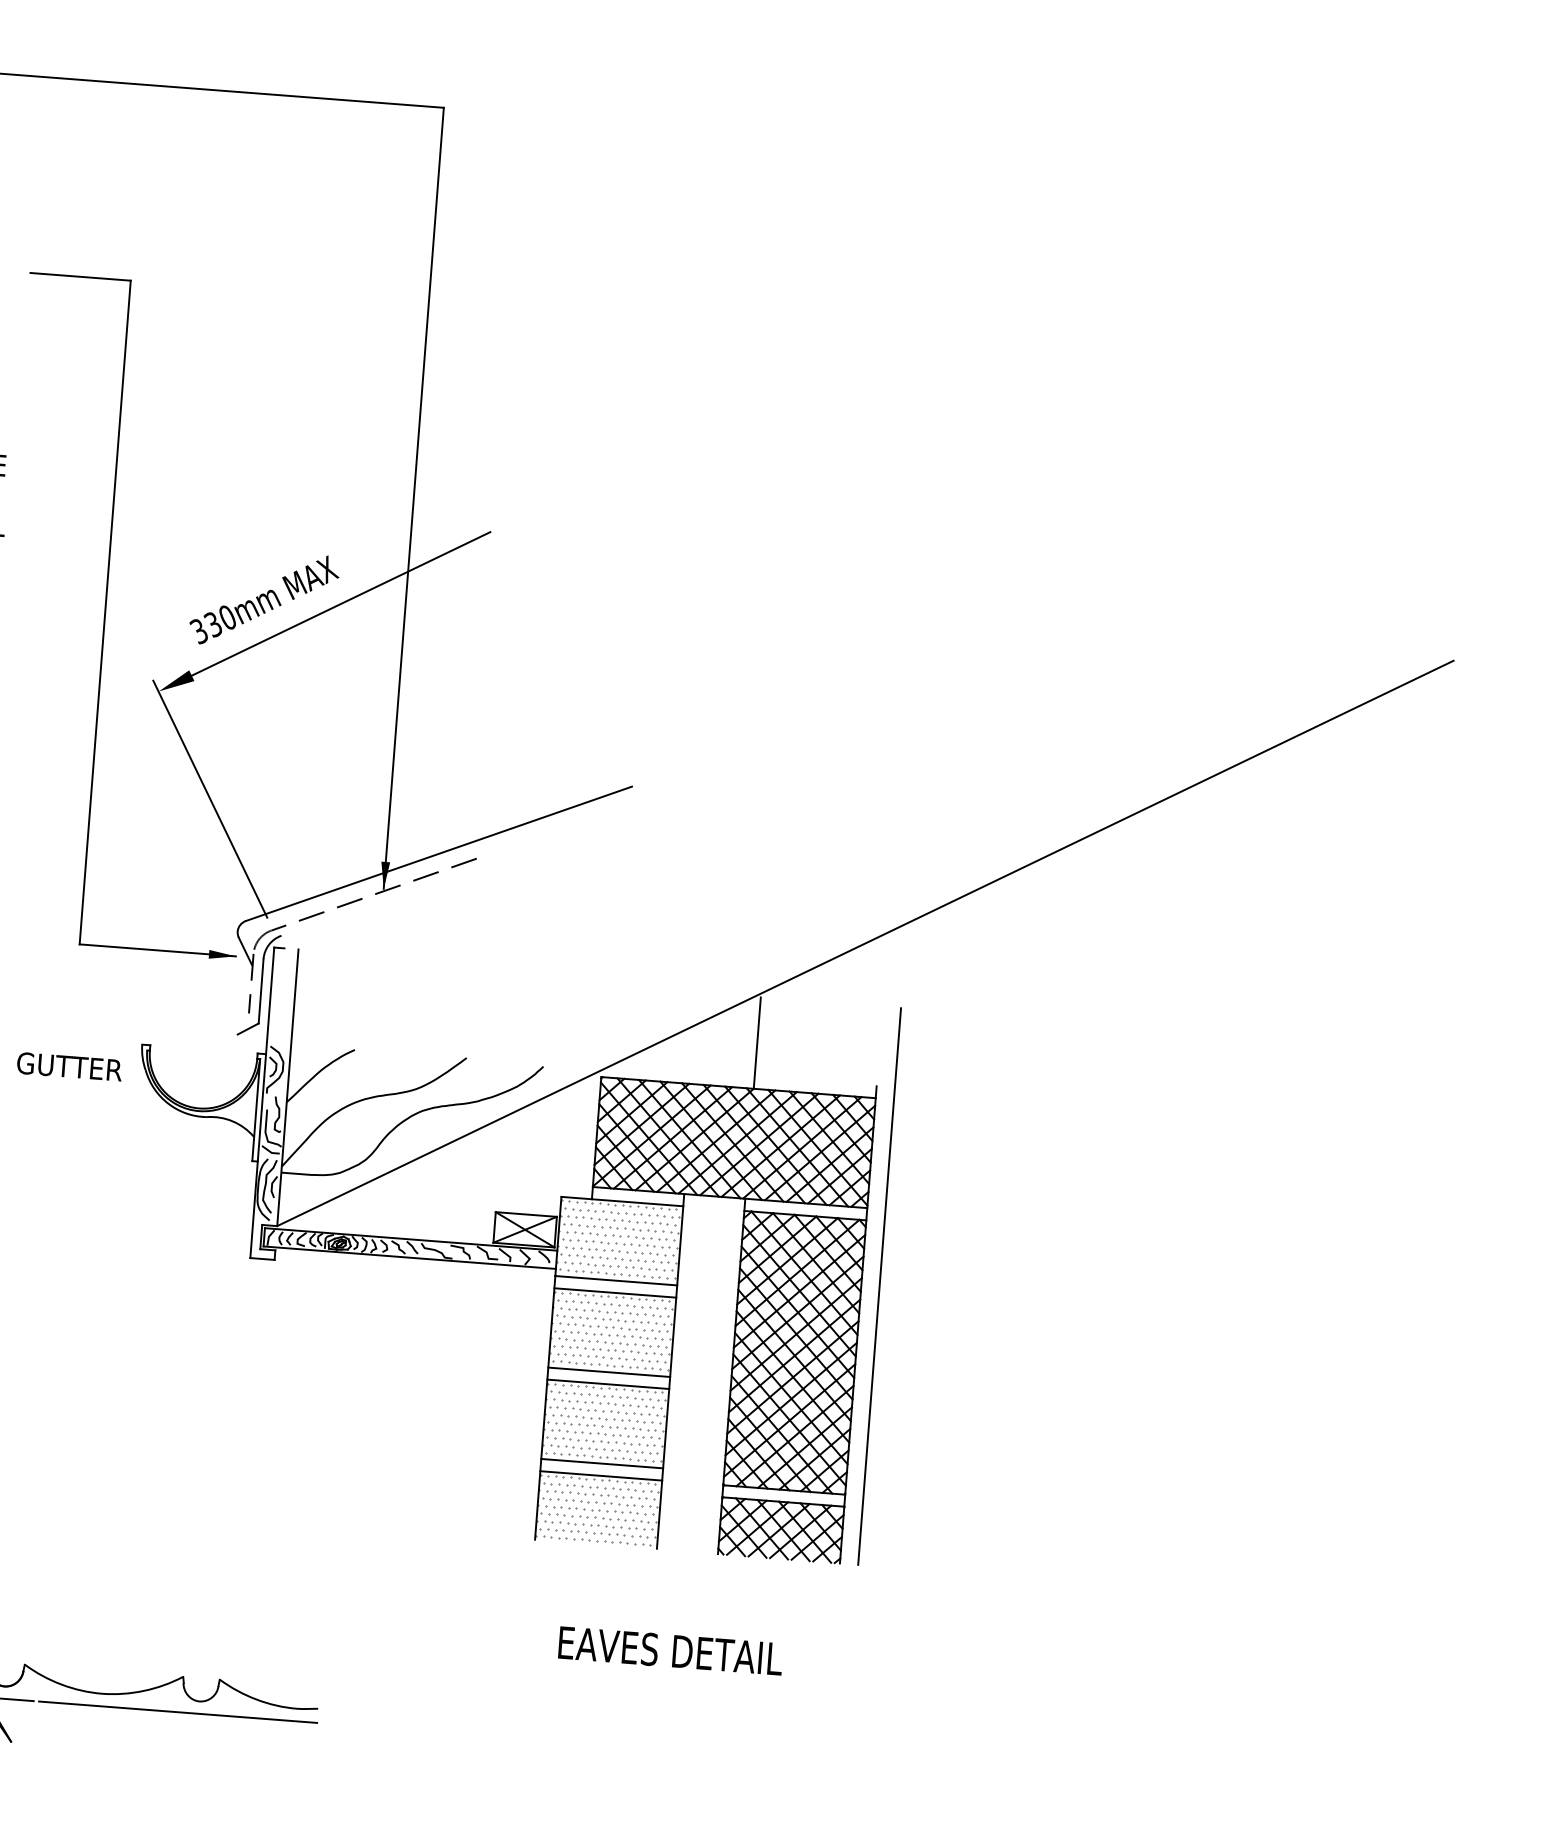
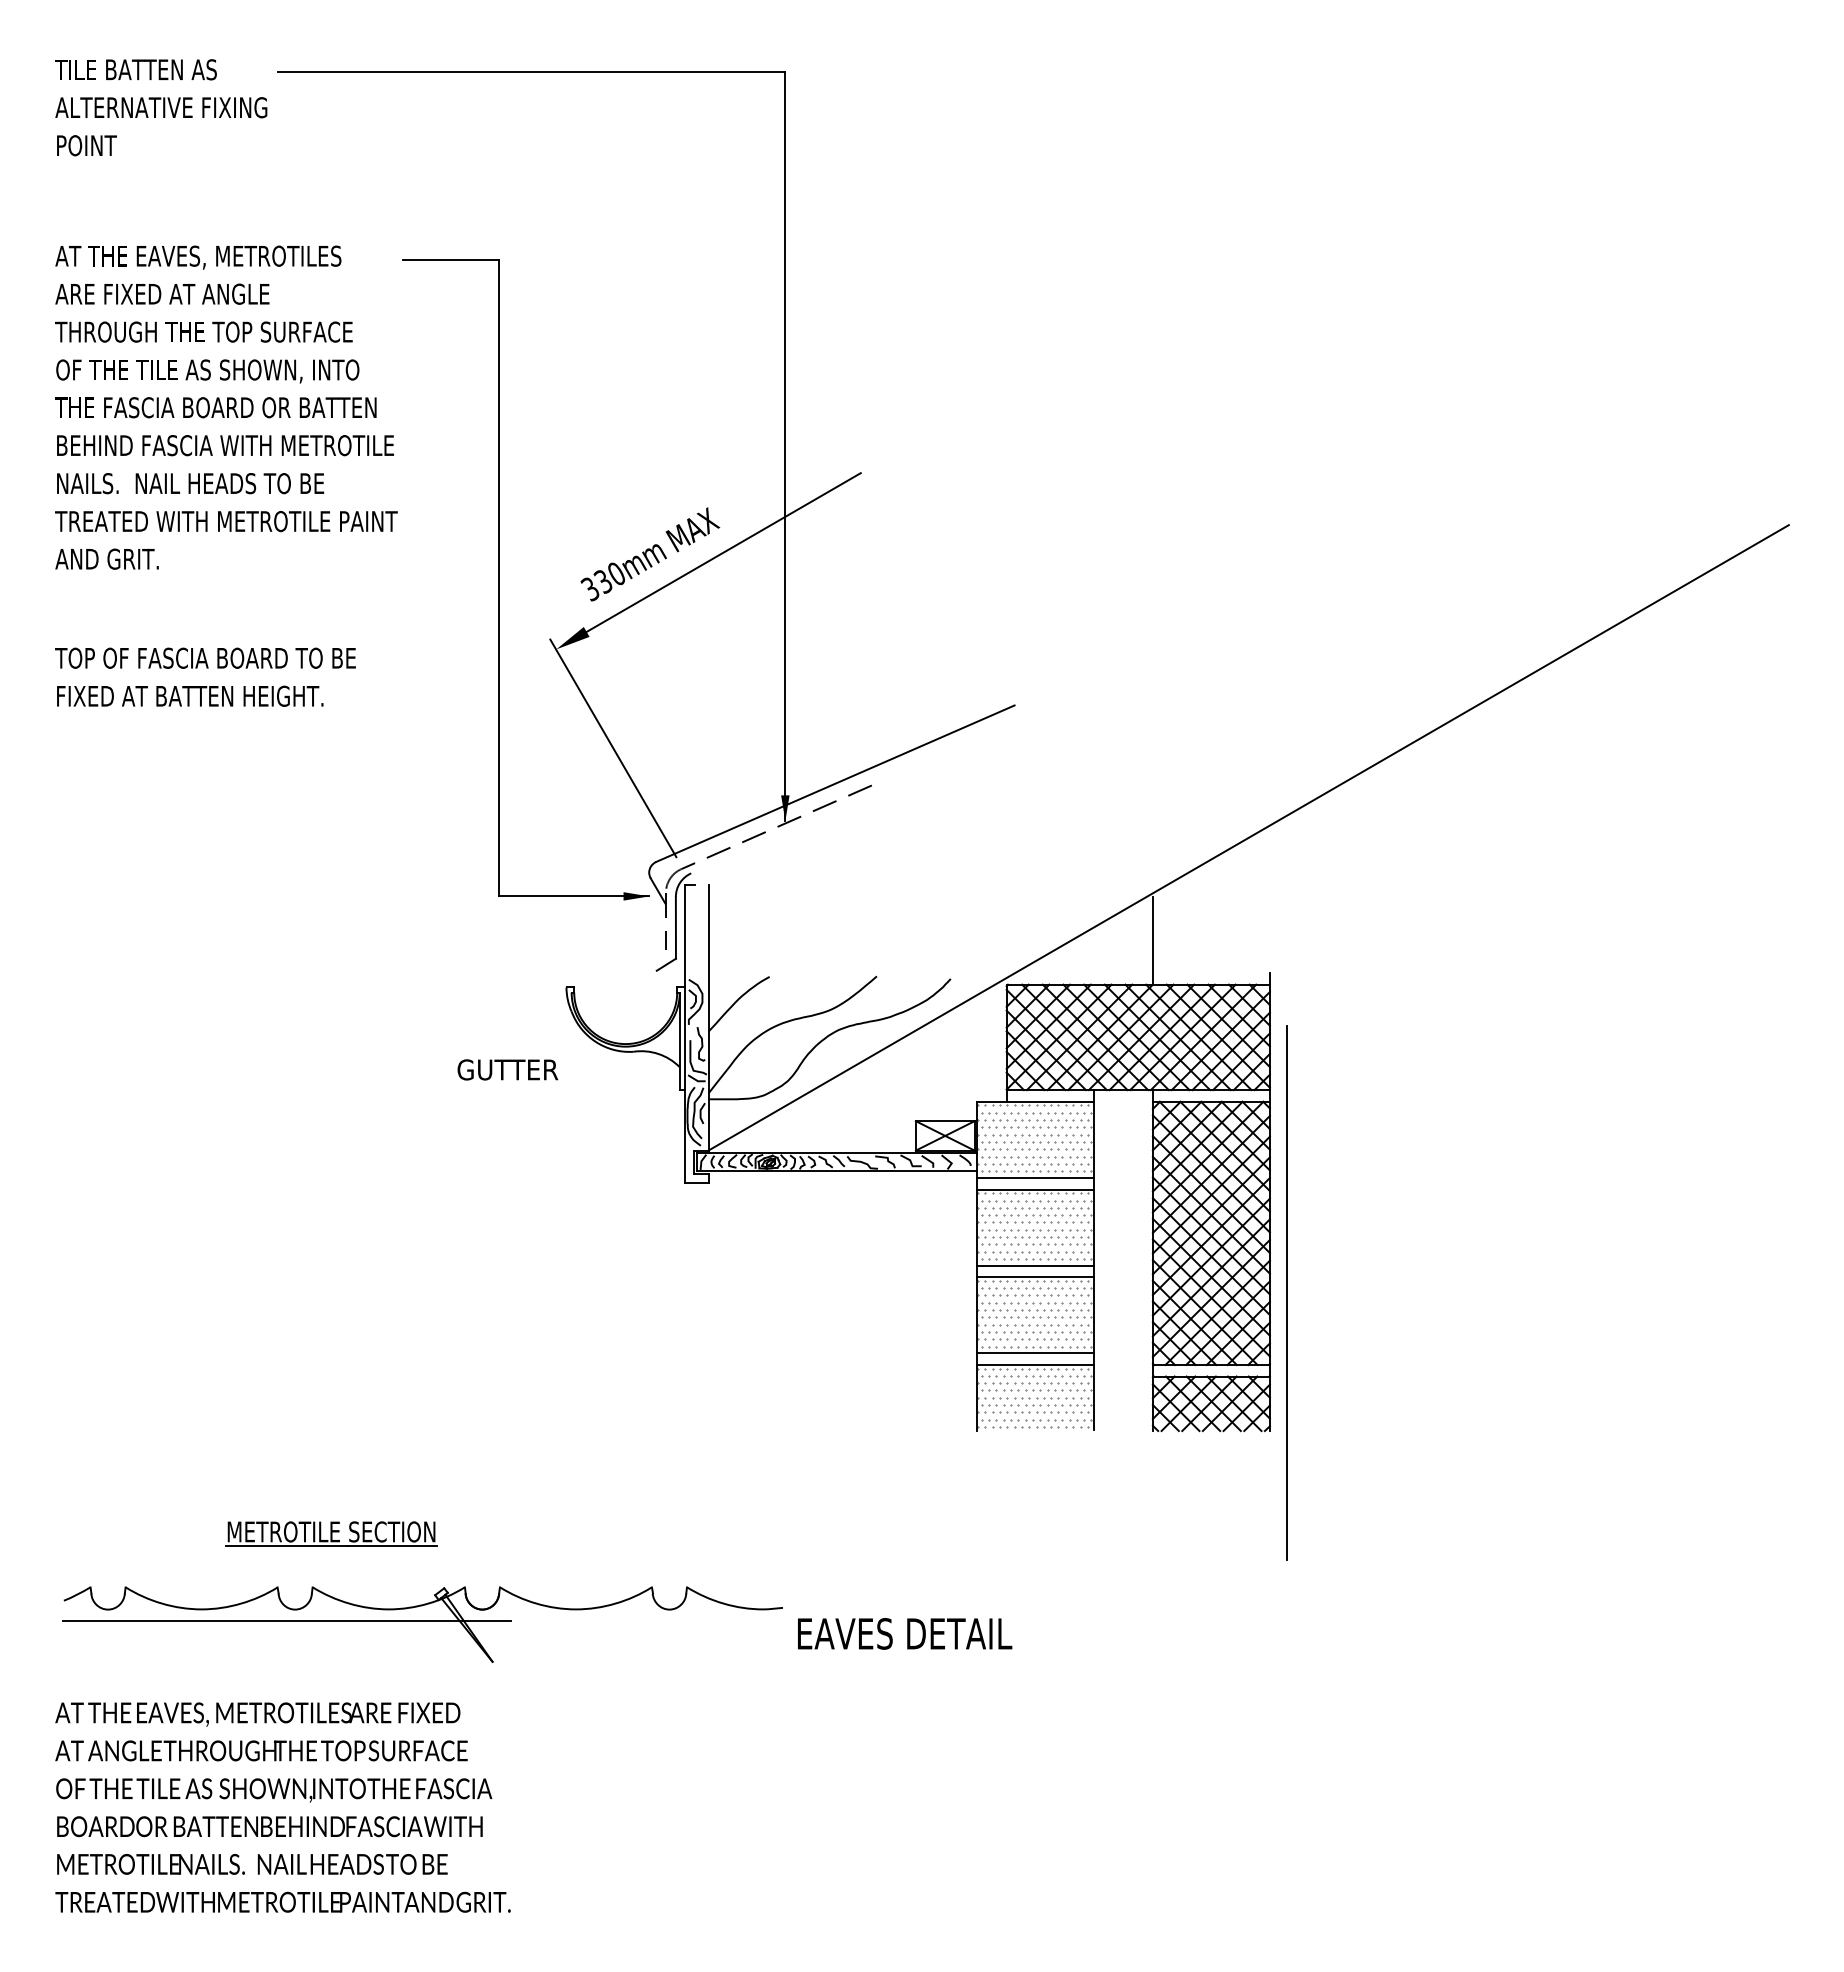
text: (69, 1066) -> (507, 1069), moved
line: (878, 1285) -> (1286, 1292), moved
text: (671, 1650) -> (905, 1633), moved
line: (177, 1712) -> (649, 1621), removed

